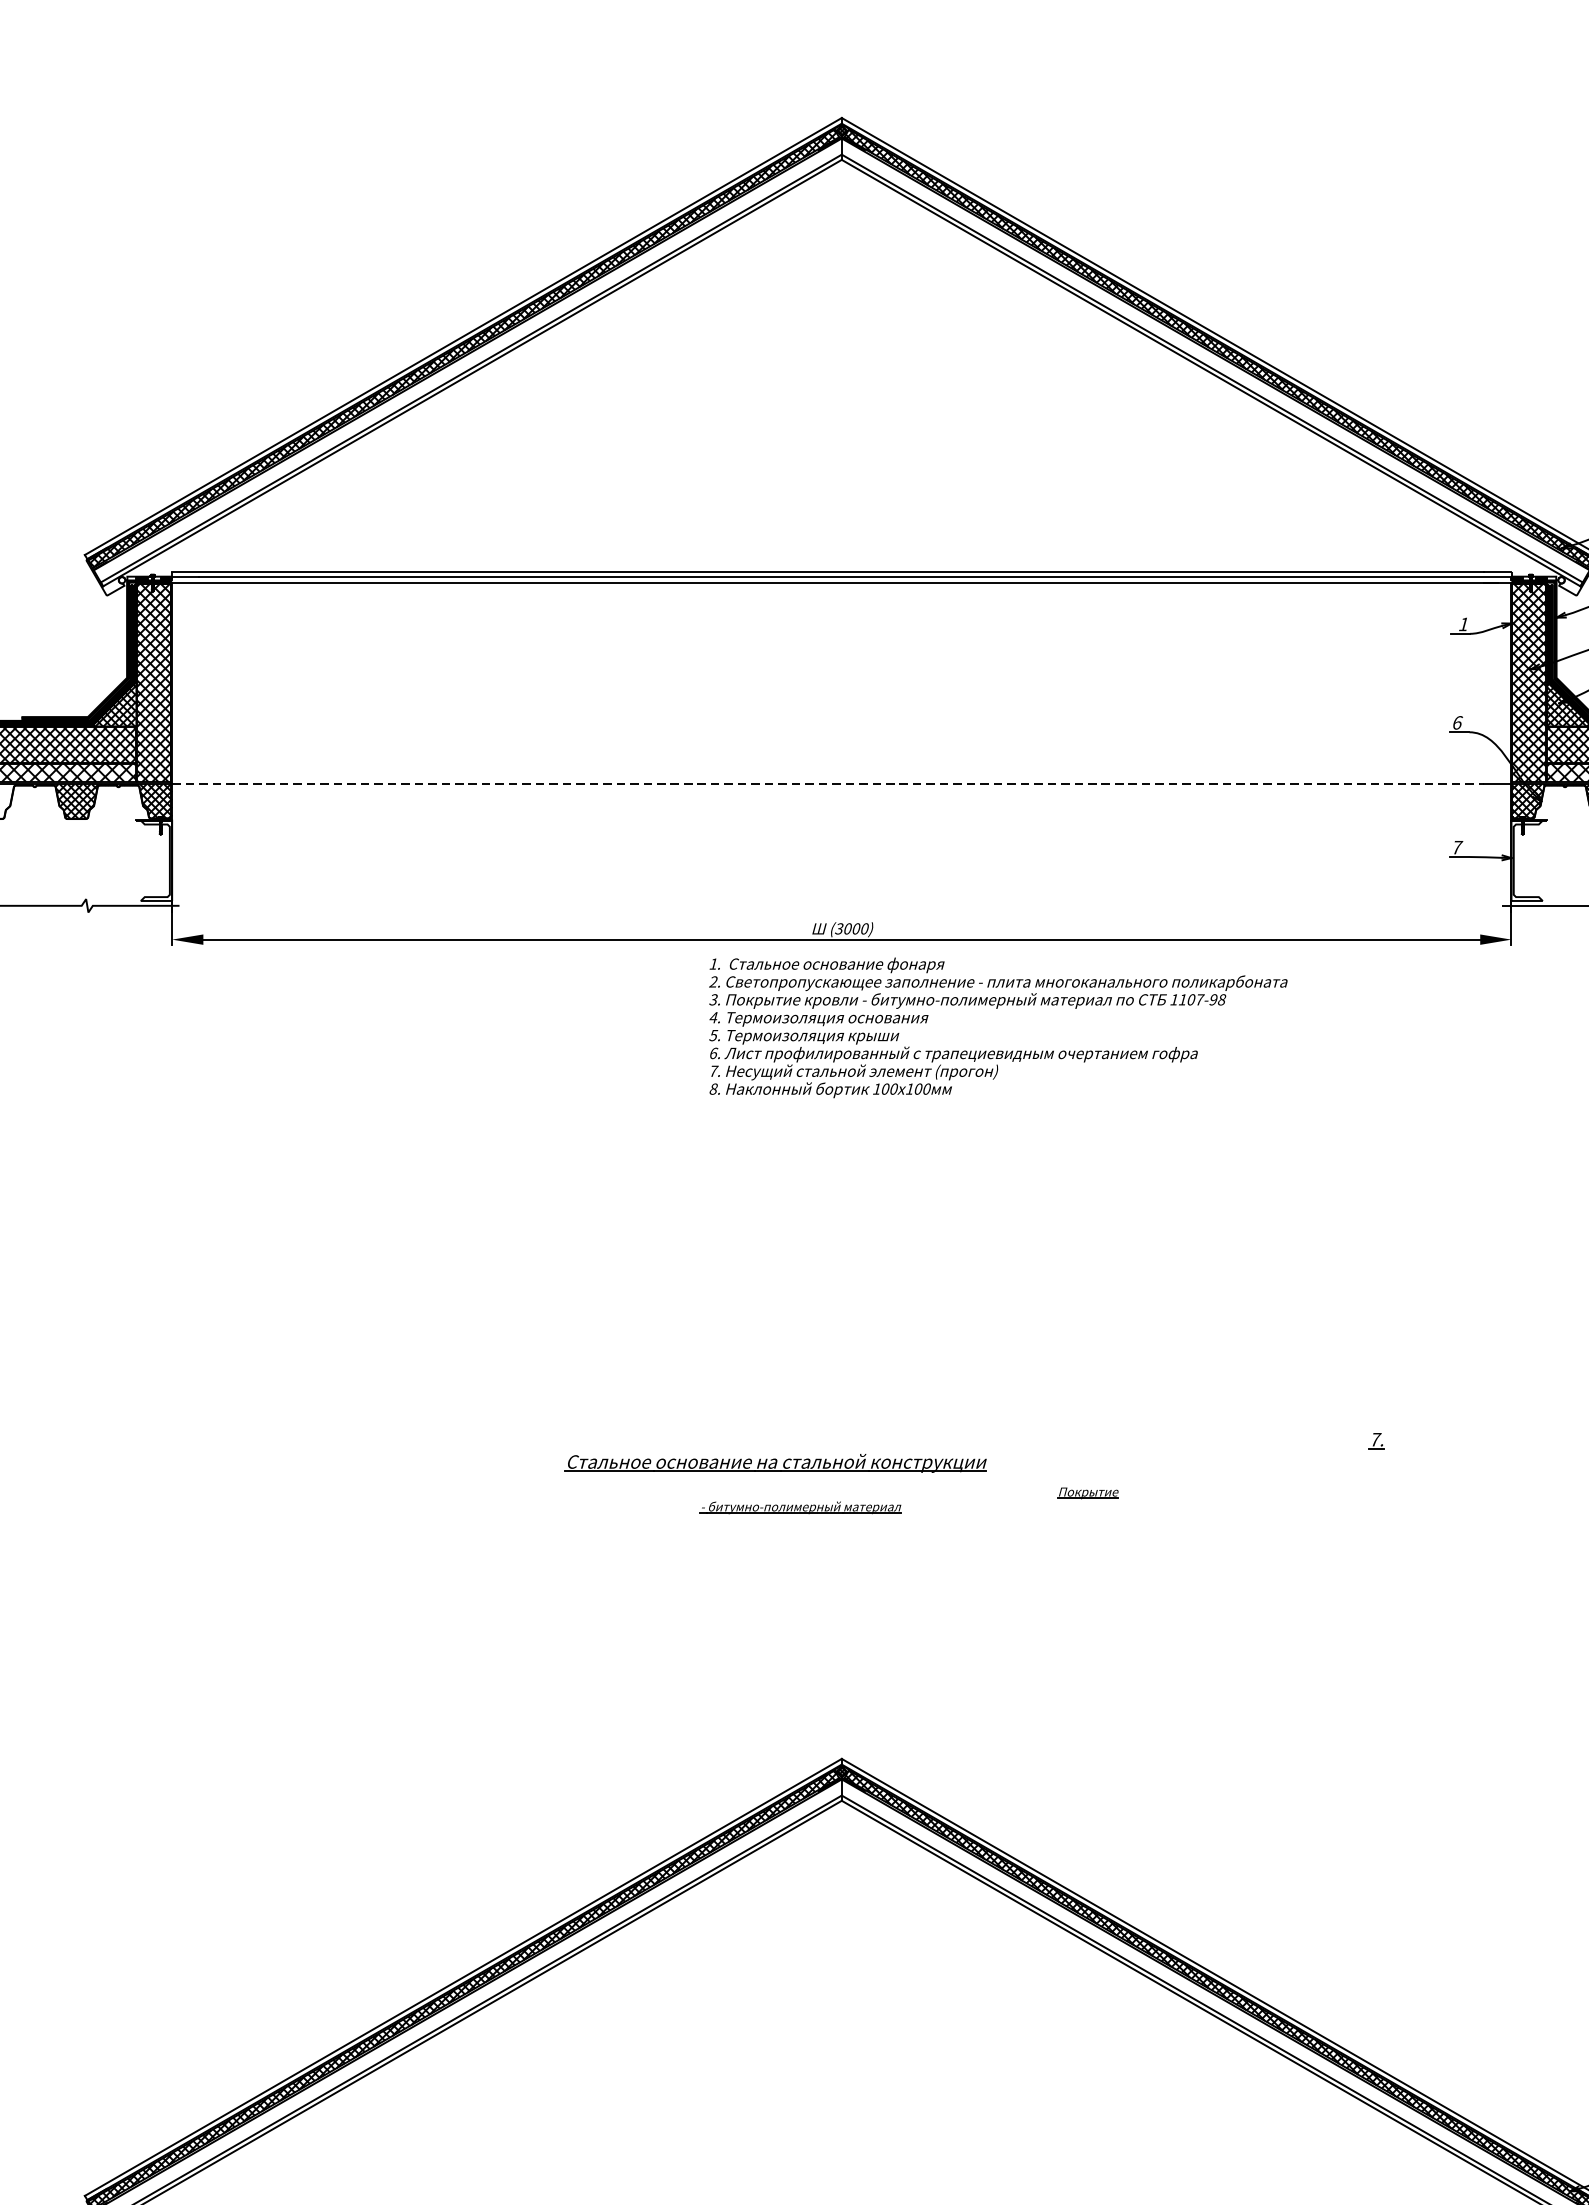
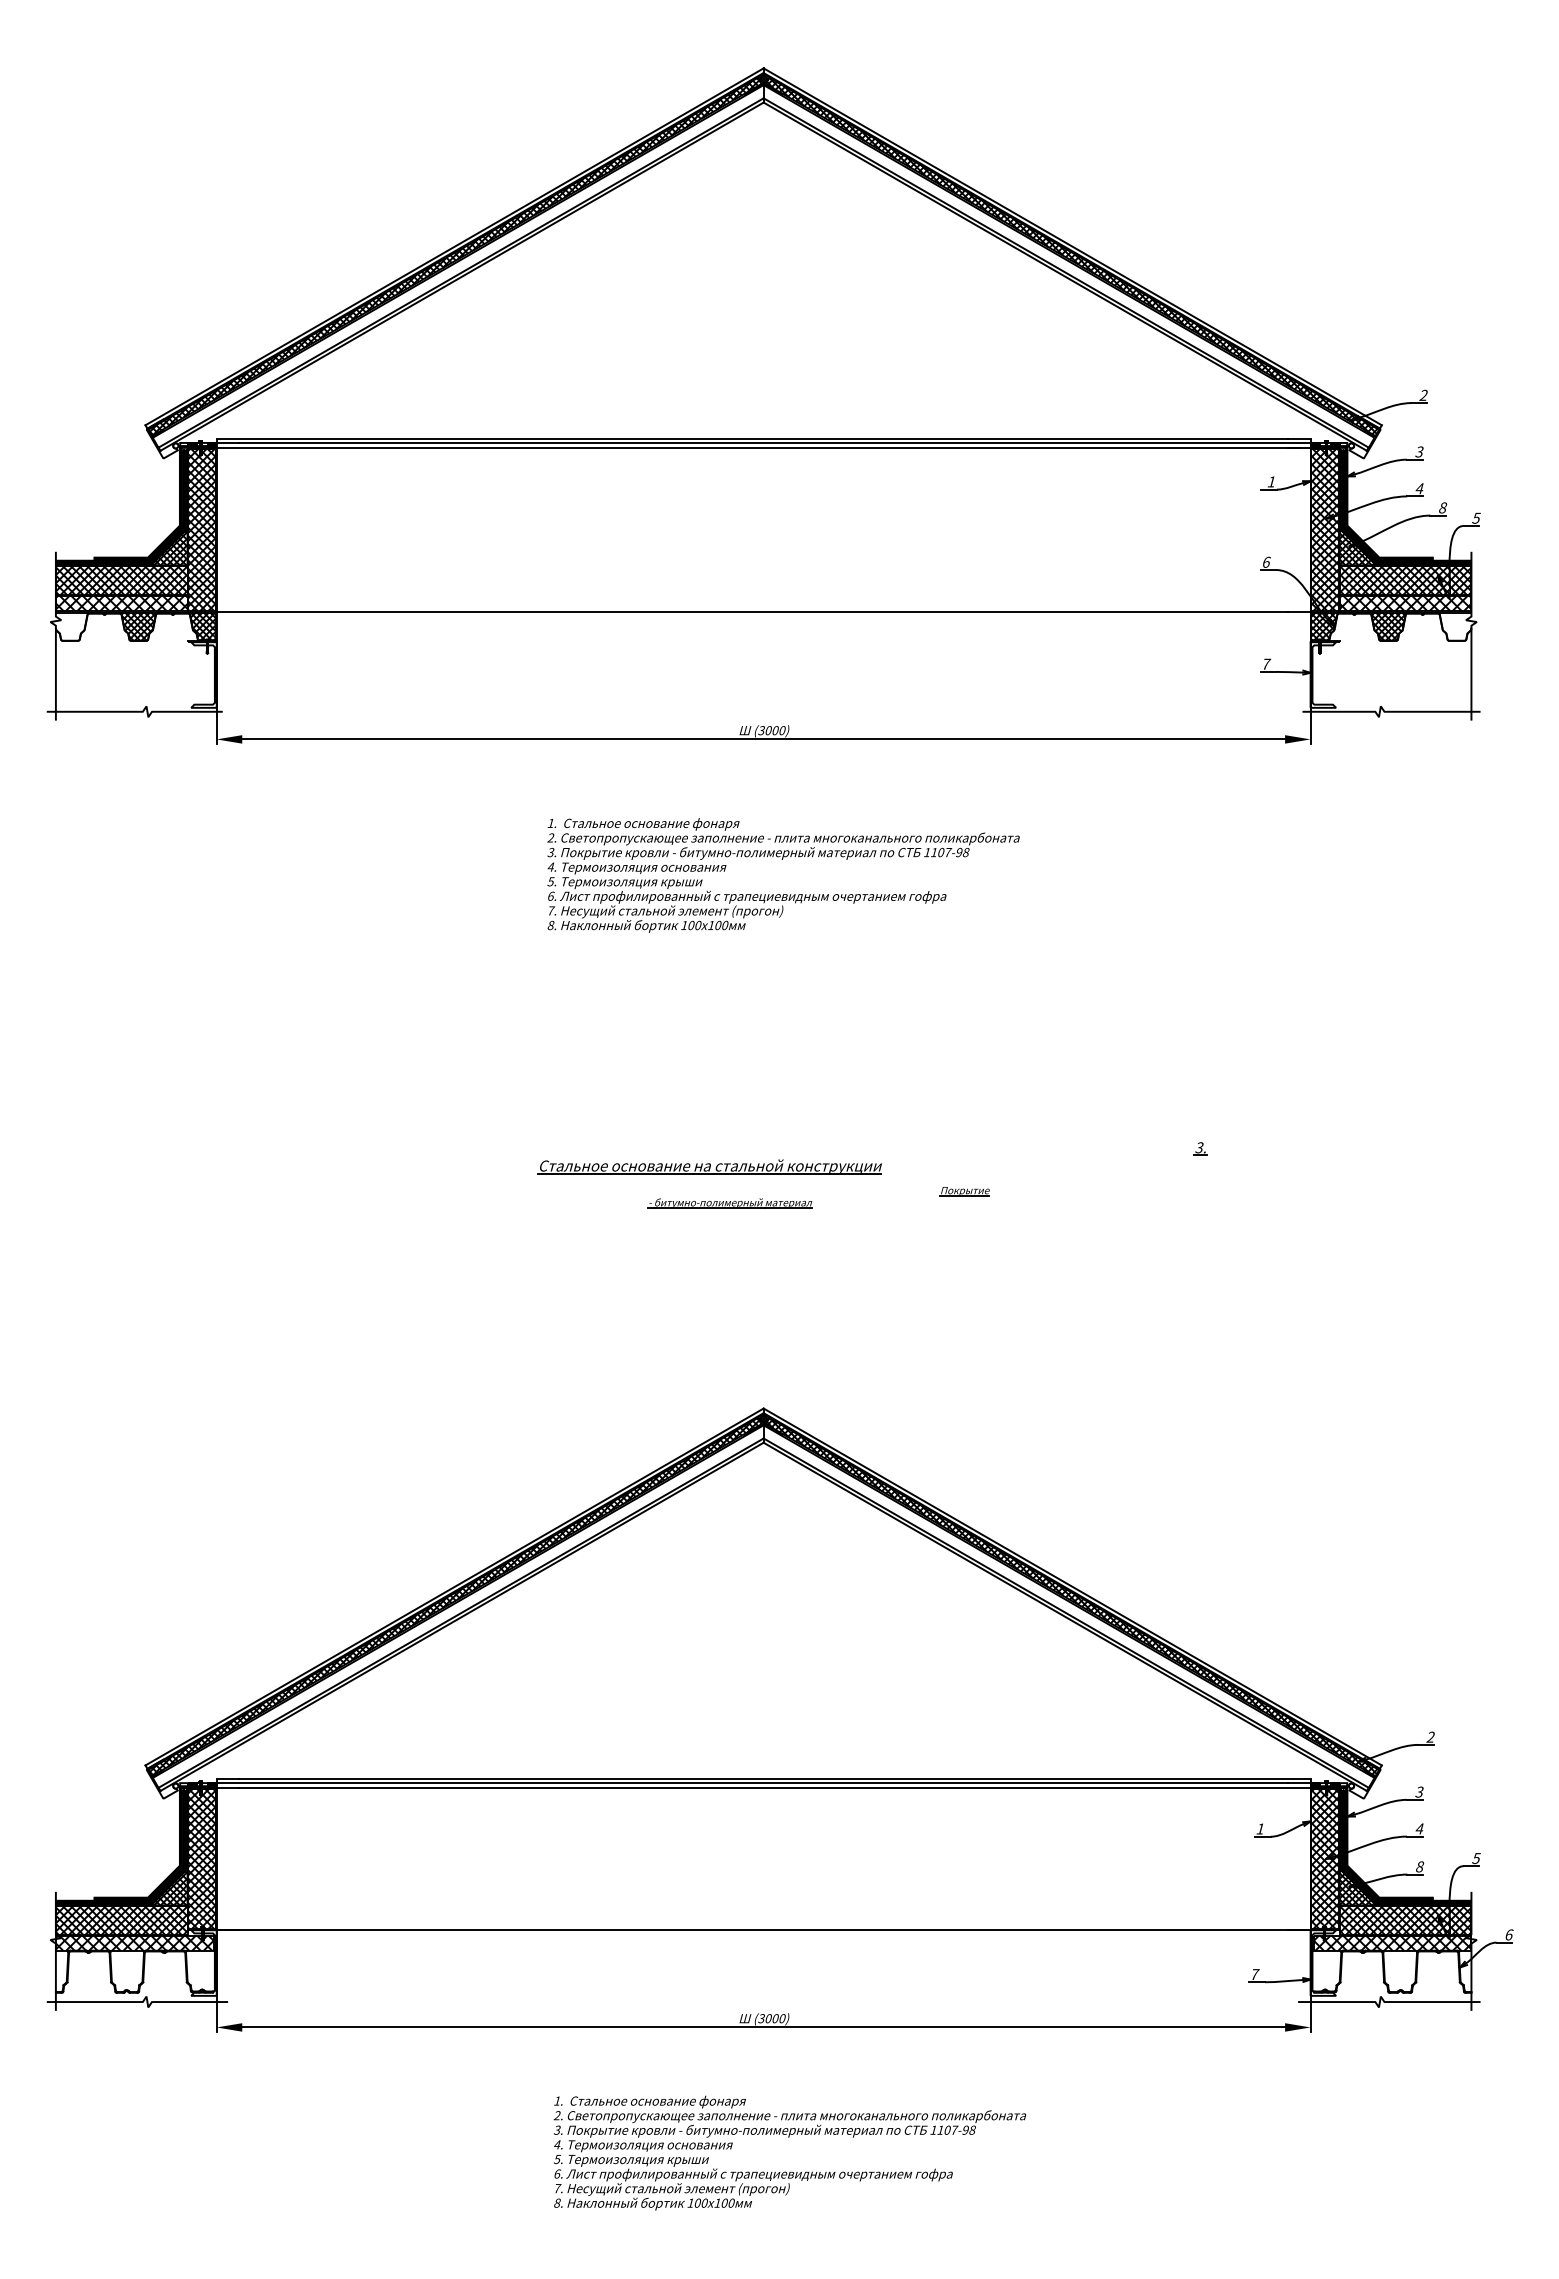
line: (828, 784) -> (752, 612), dashed -> solid
text: (998, 1027) -> (783, 875), moved
text: (1375, 1439) -> (1199, 1147), 7. -> 3.

